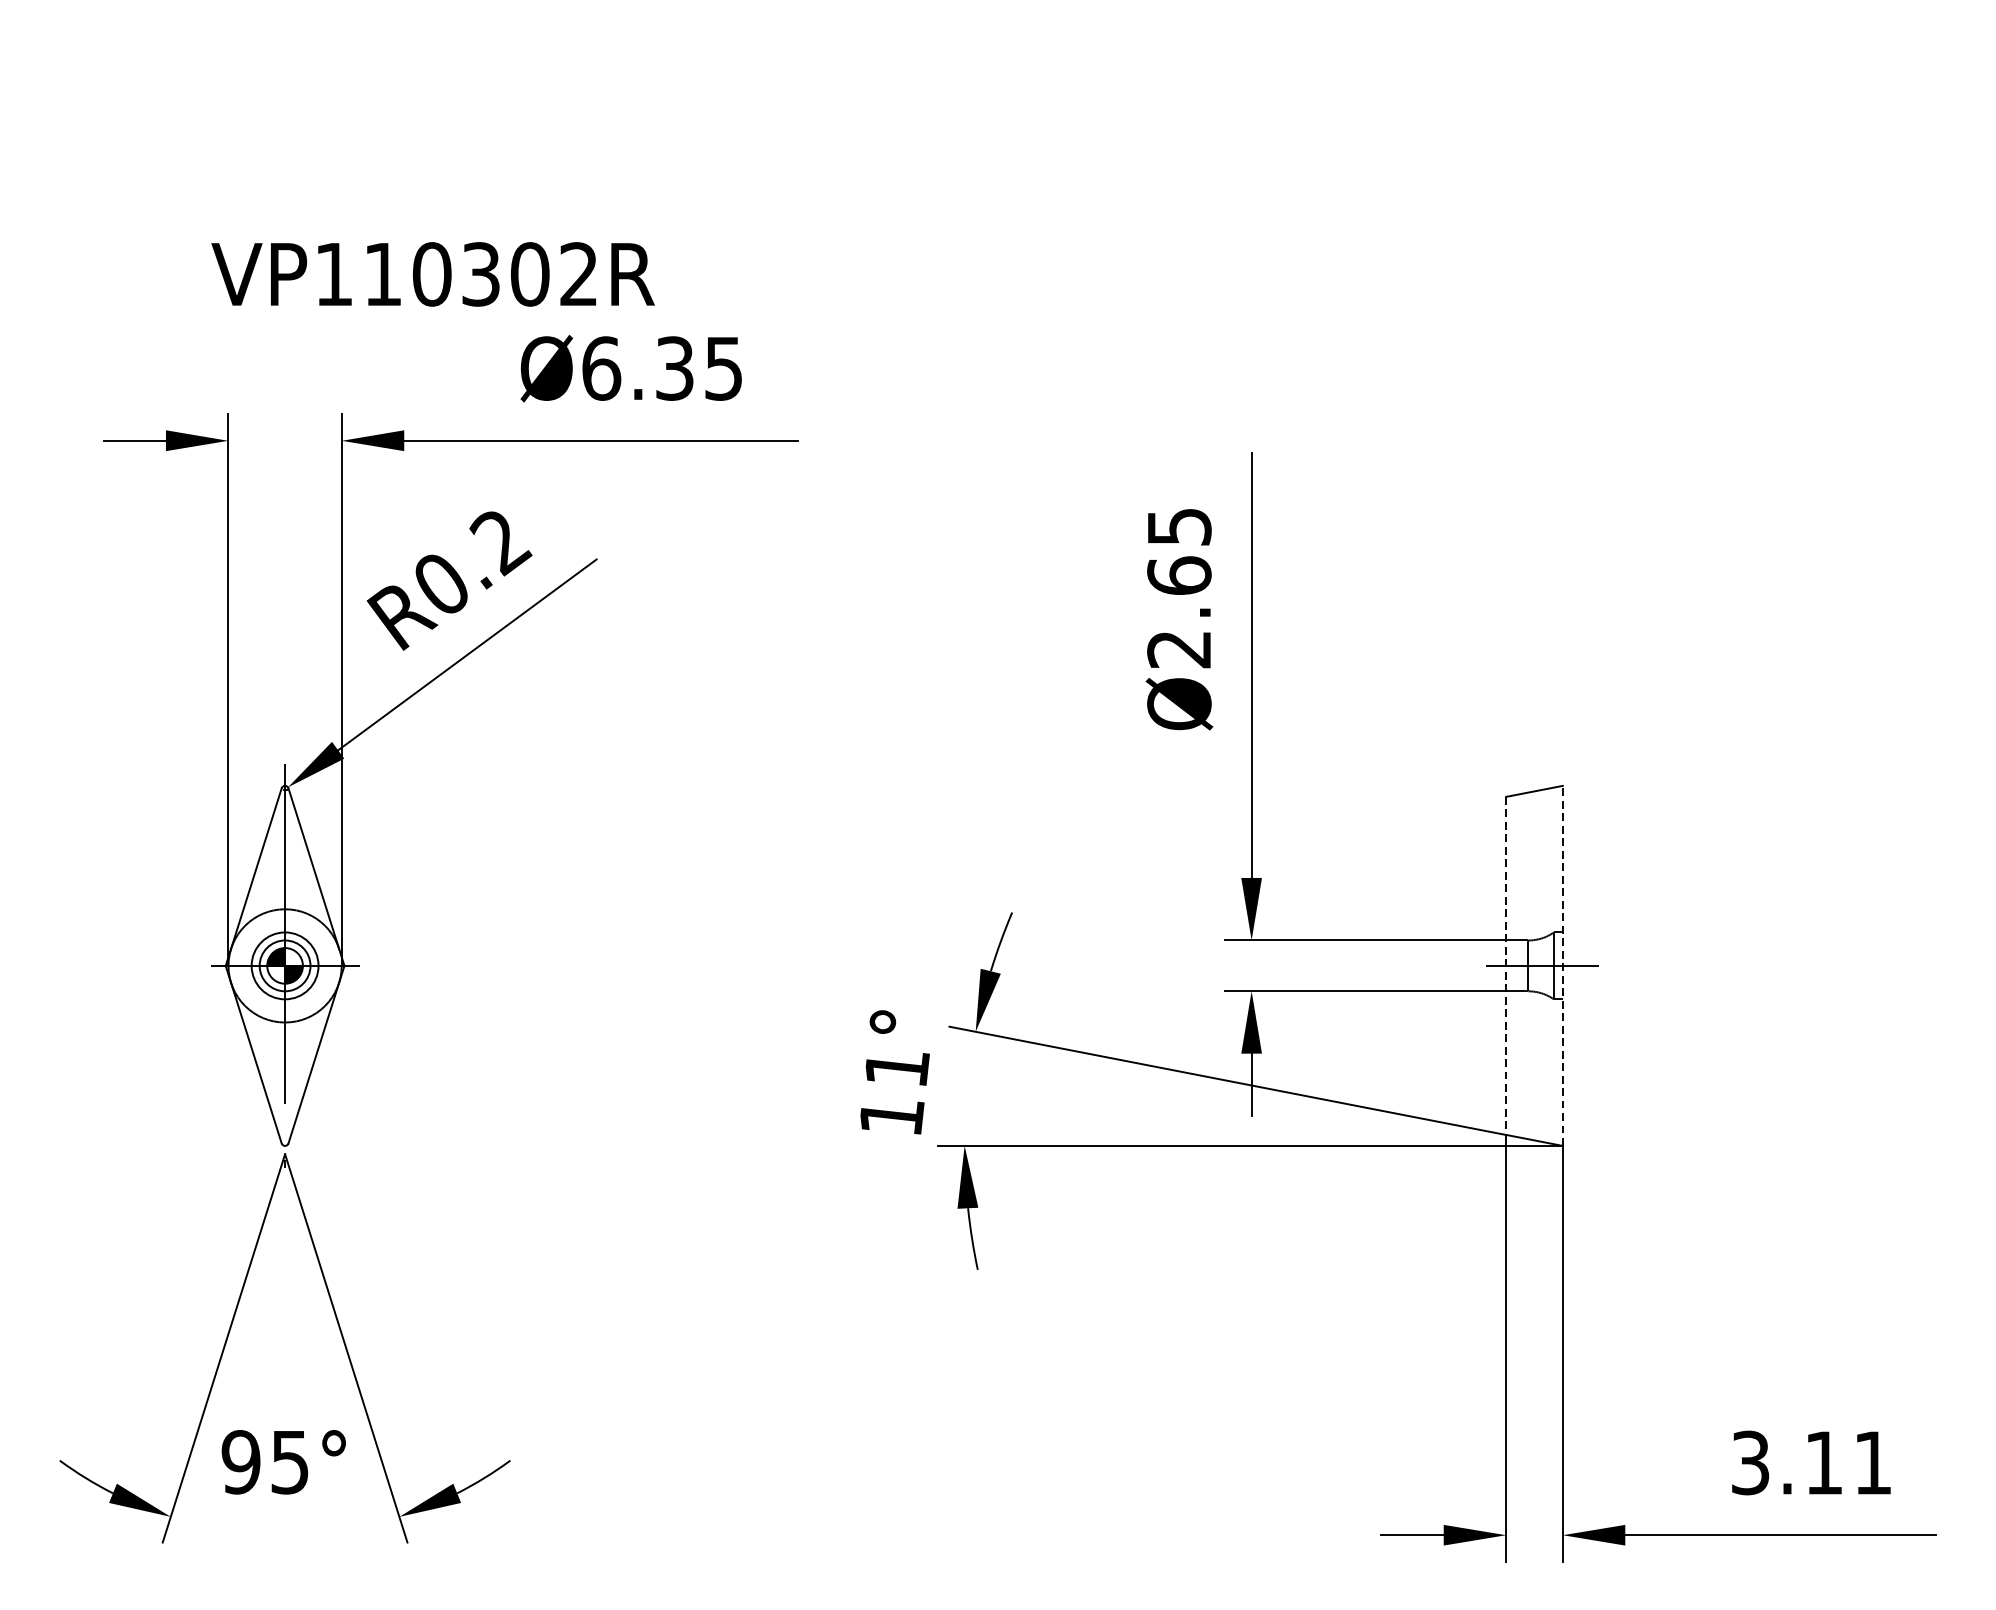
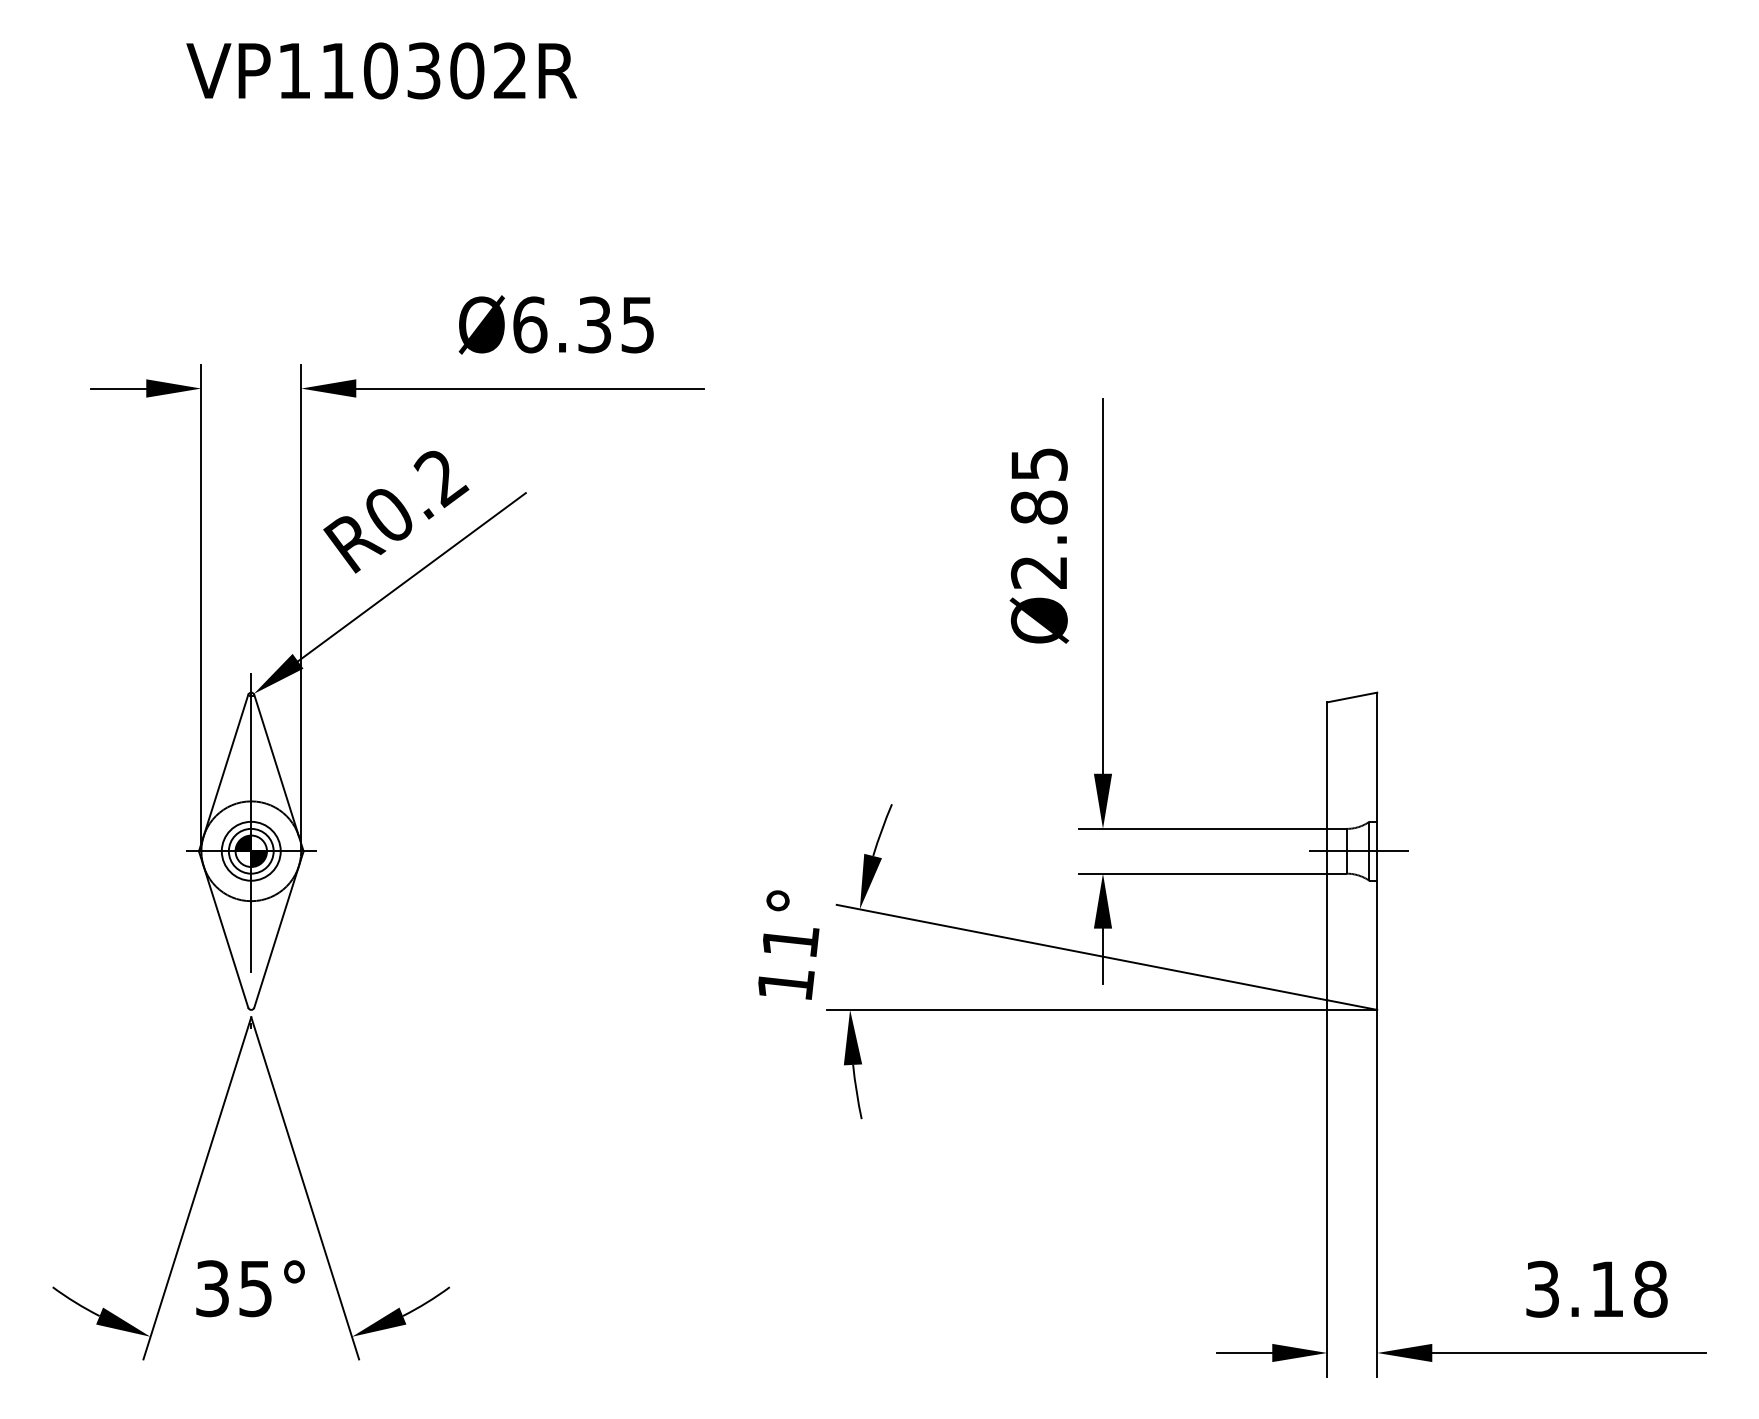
text: (432, 273) -> (381, 70), moved
text: (1178, 575) -> (1038, 507), Ø2.65 -> Ø2.85
line: (1506, 966) -> (1327, 851), dashed -> solid
line: (1563, 966) -> (1377, 851), dashed -> solid
text: (241, 1462) -> (212, 1288), 95° -> 35°
text: (1872, 1462) -> (1650, 1288), 3.11 -> 3.18

